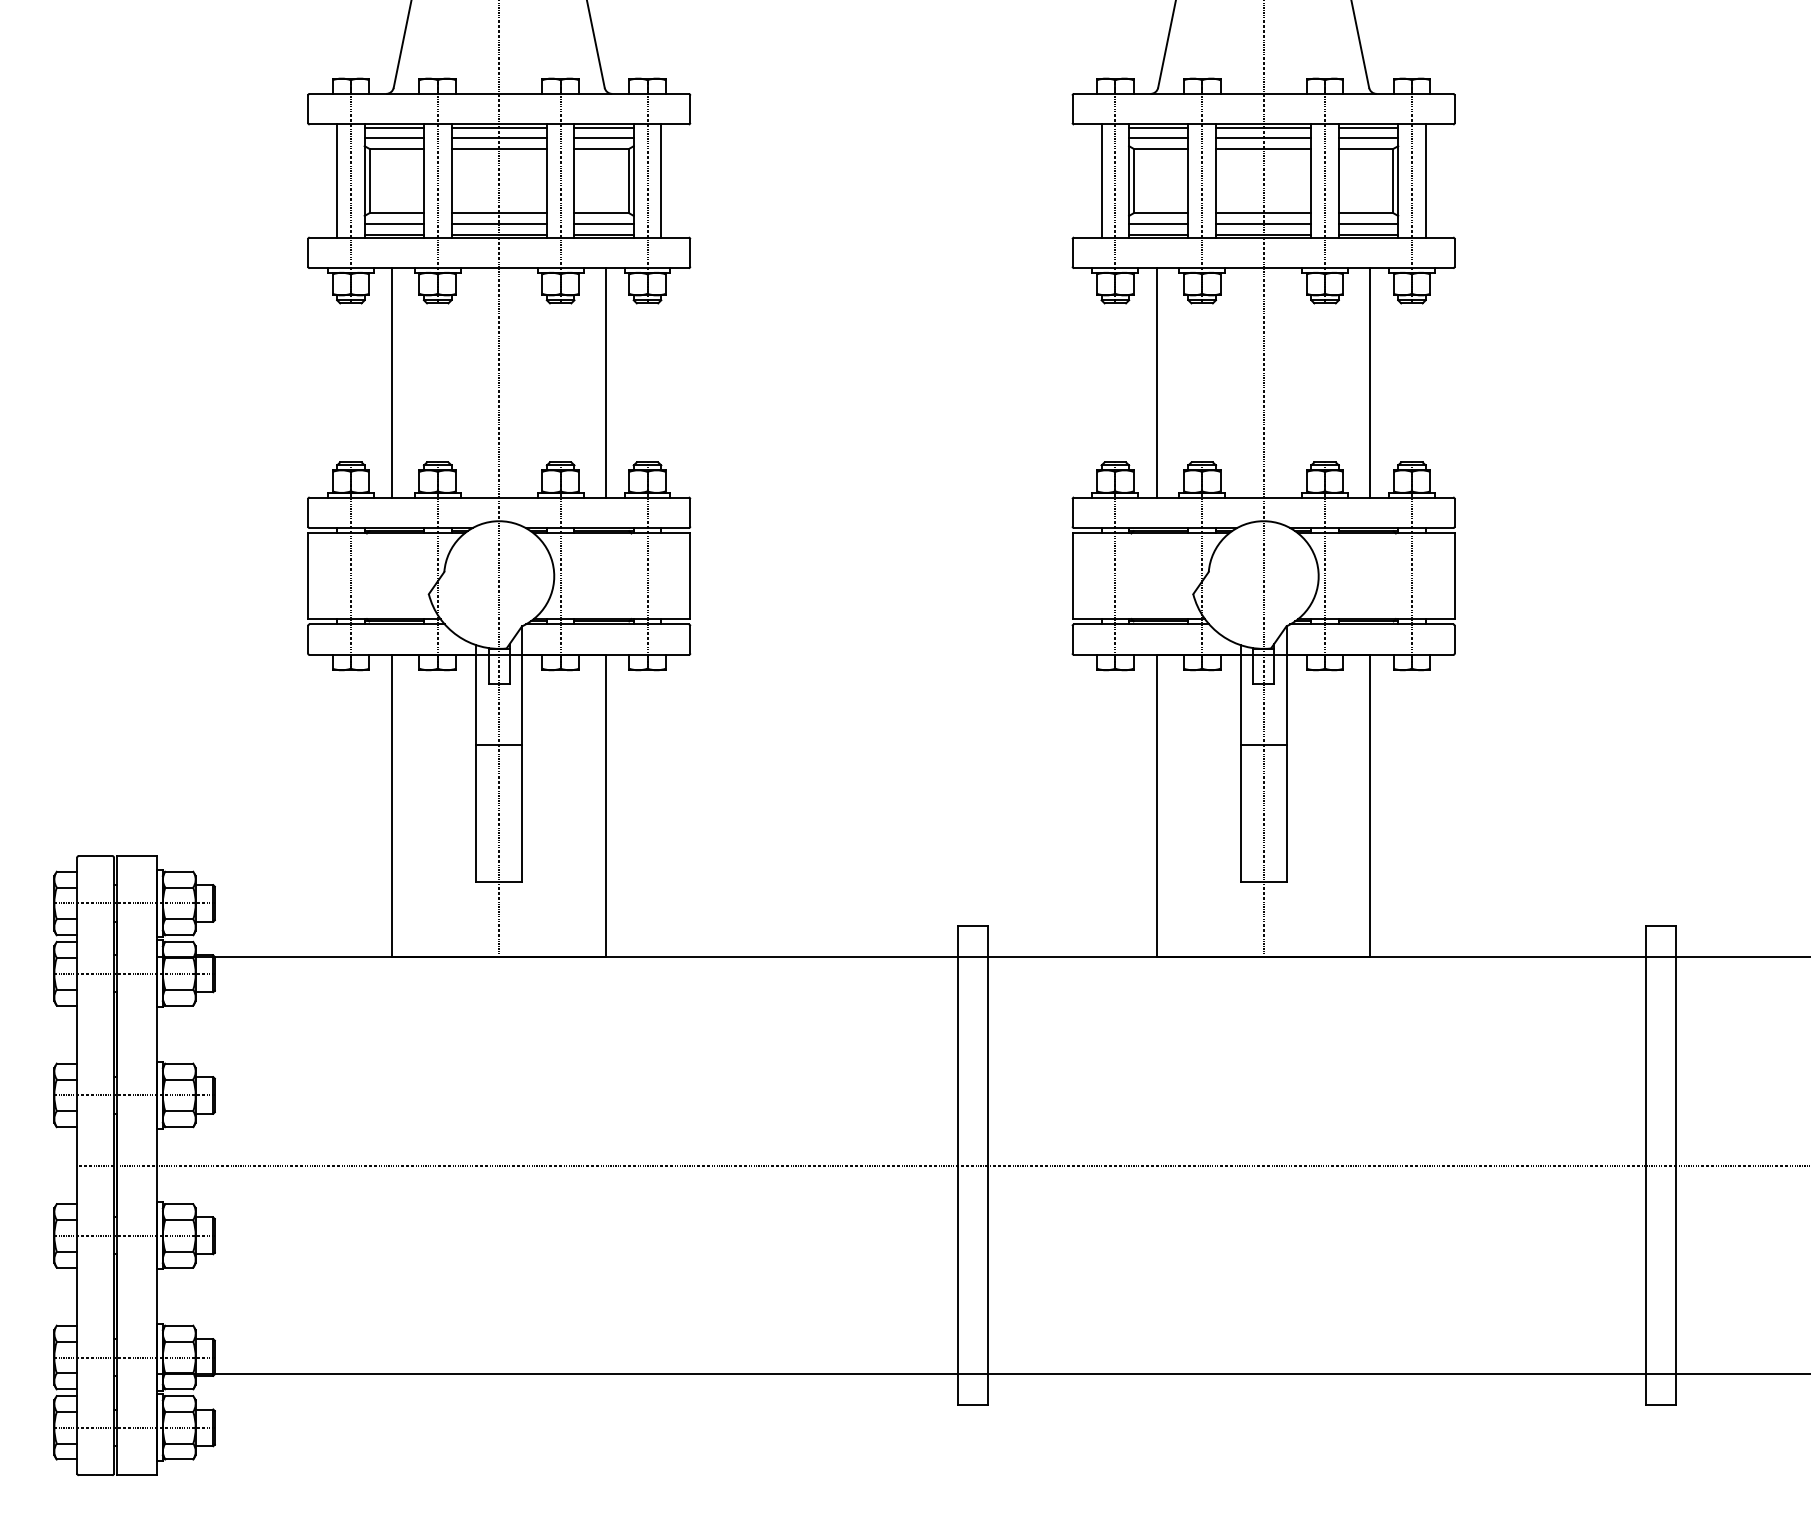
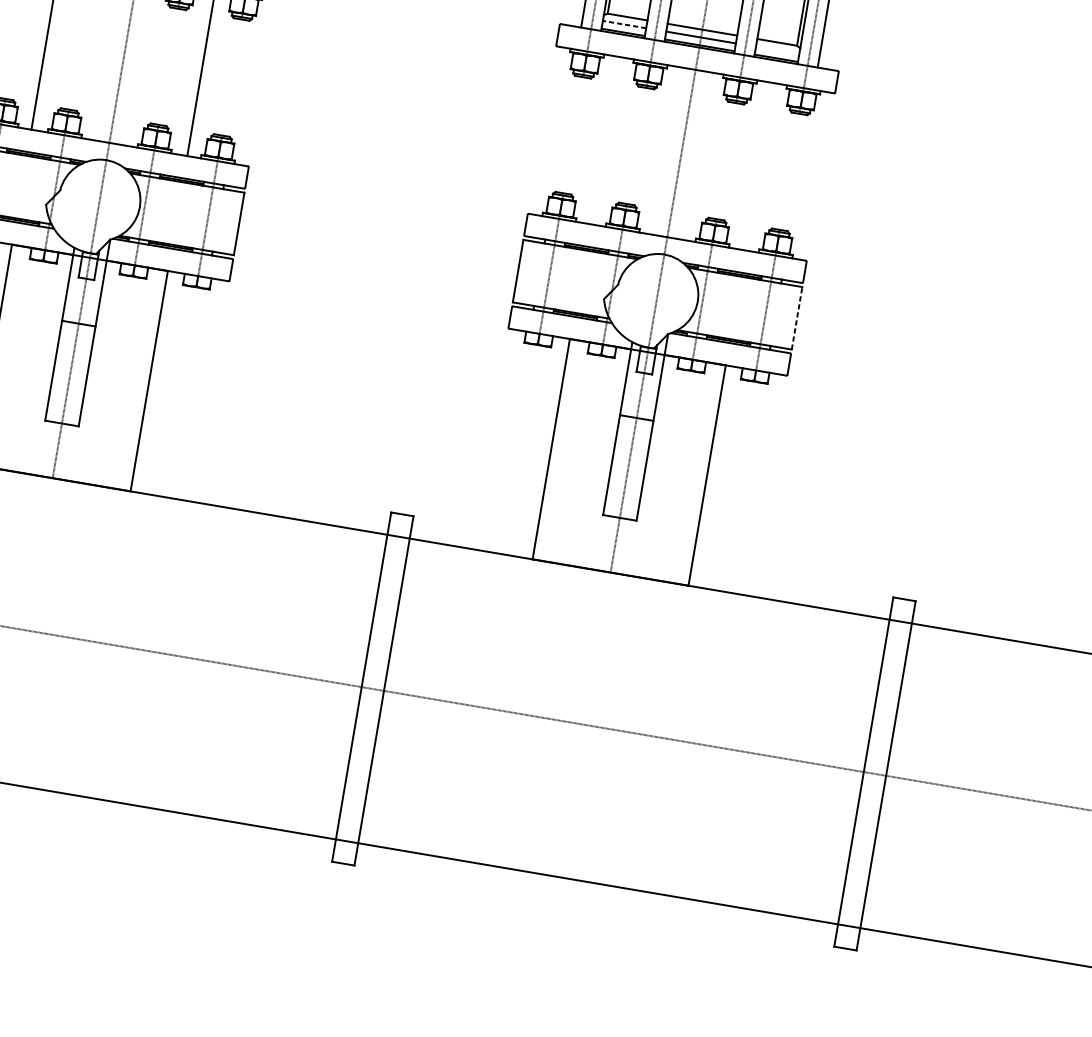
line: (1158, 223) -> (624, 24), solid -> dashed
line: (1368, 223) -> (777, 50), removed
line: (1156, 382) -> (603, 140), removed
line: (1370, 382) -> (759, 166), removed
line: (1454, 576) -> (796, 318), solid -> dashed

